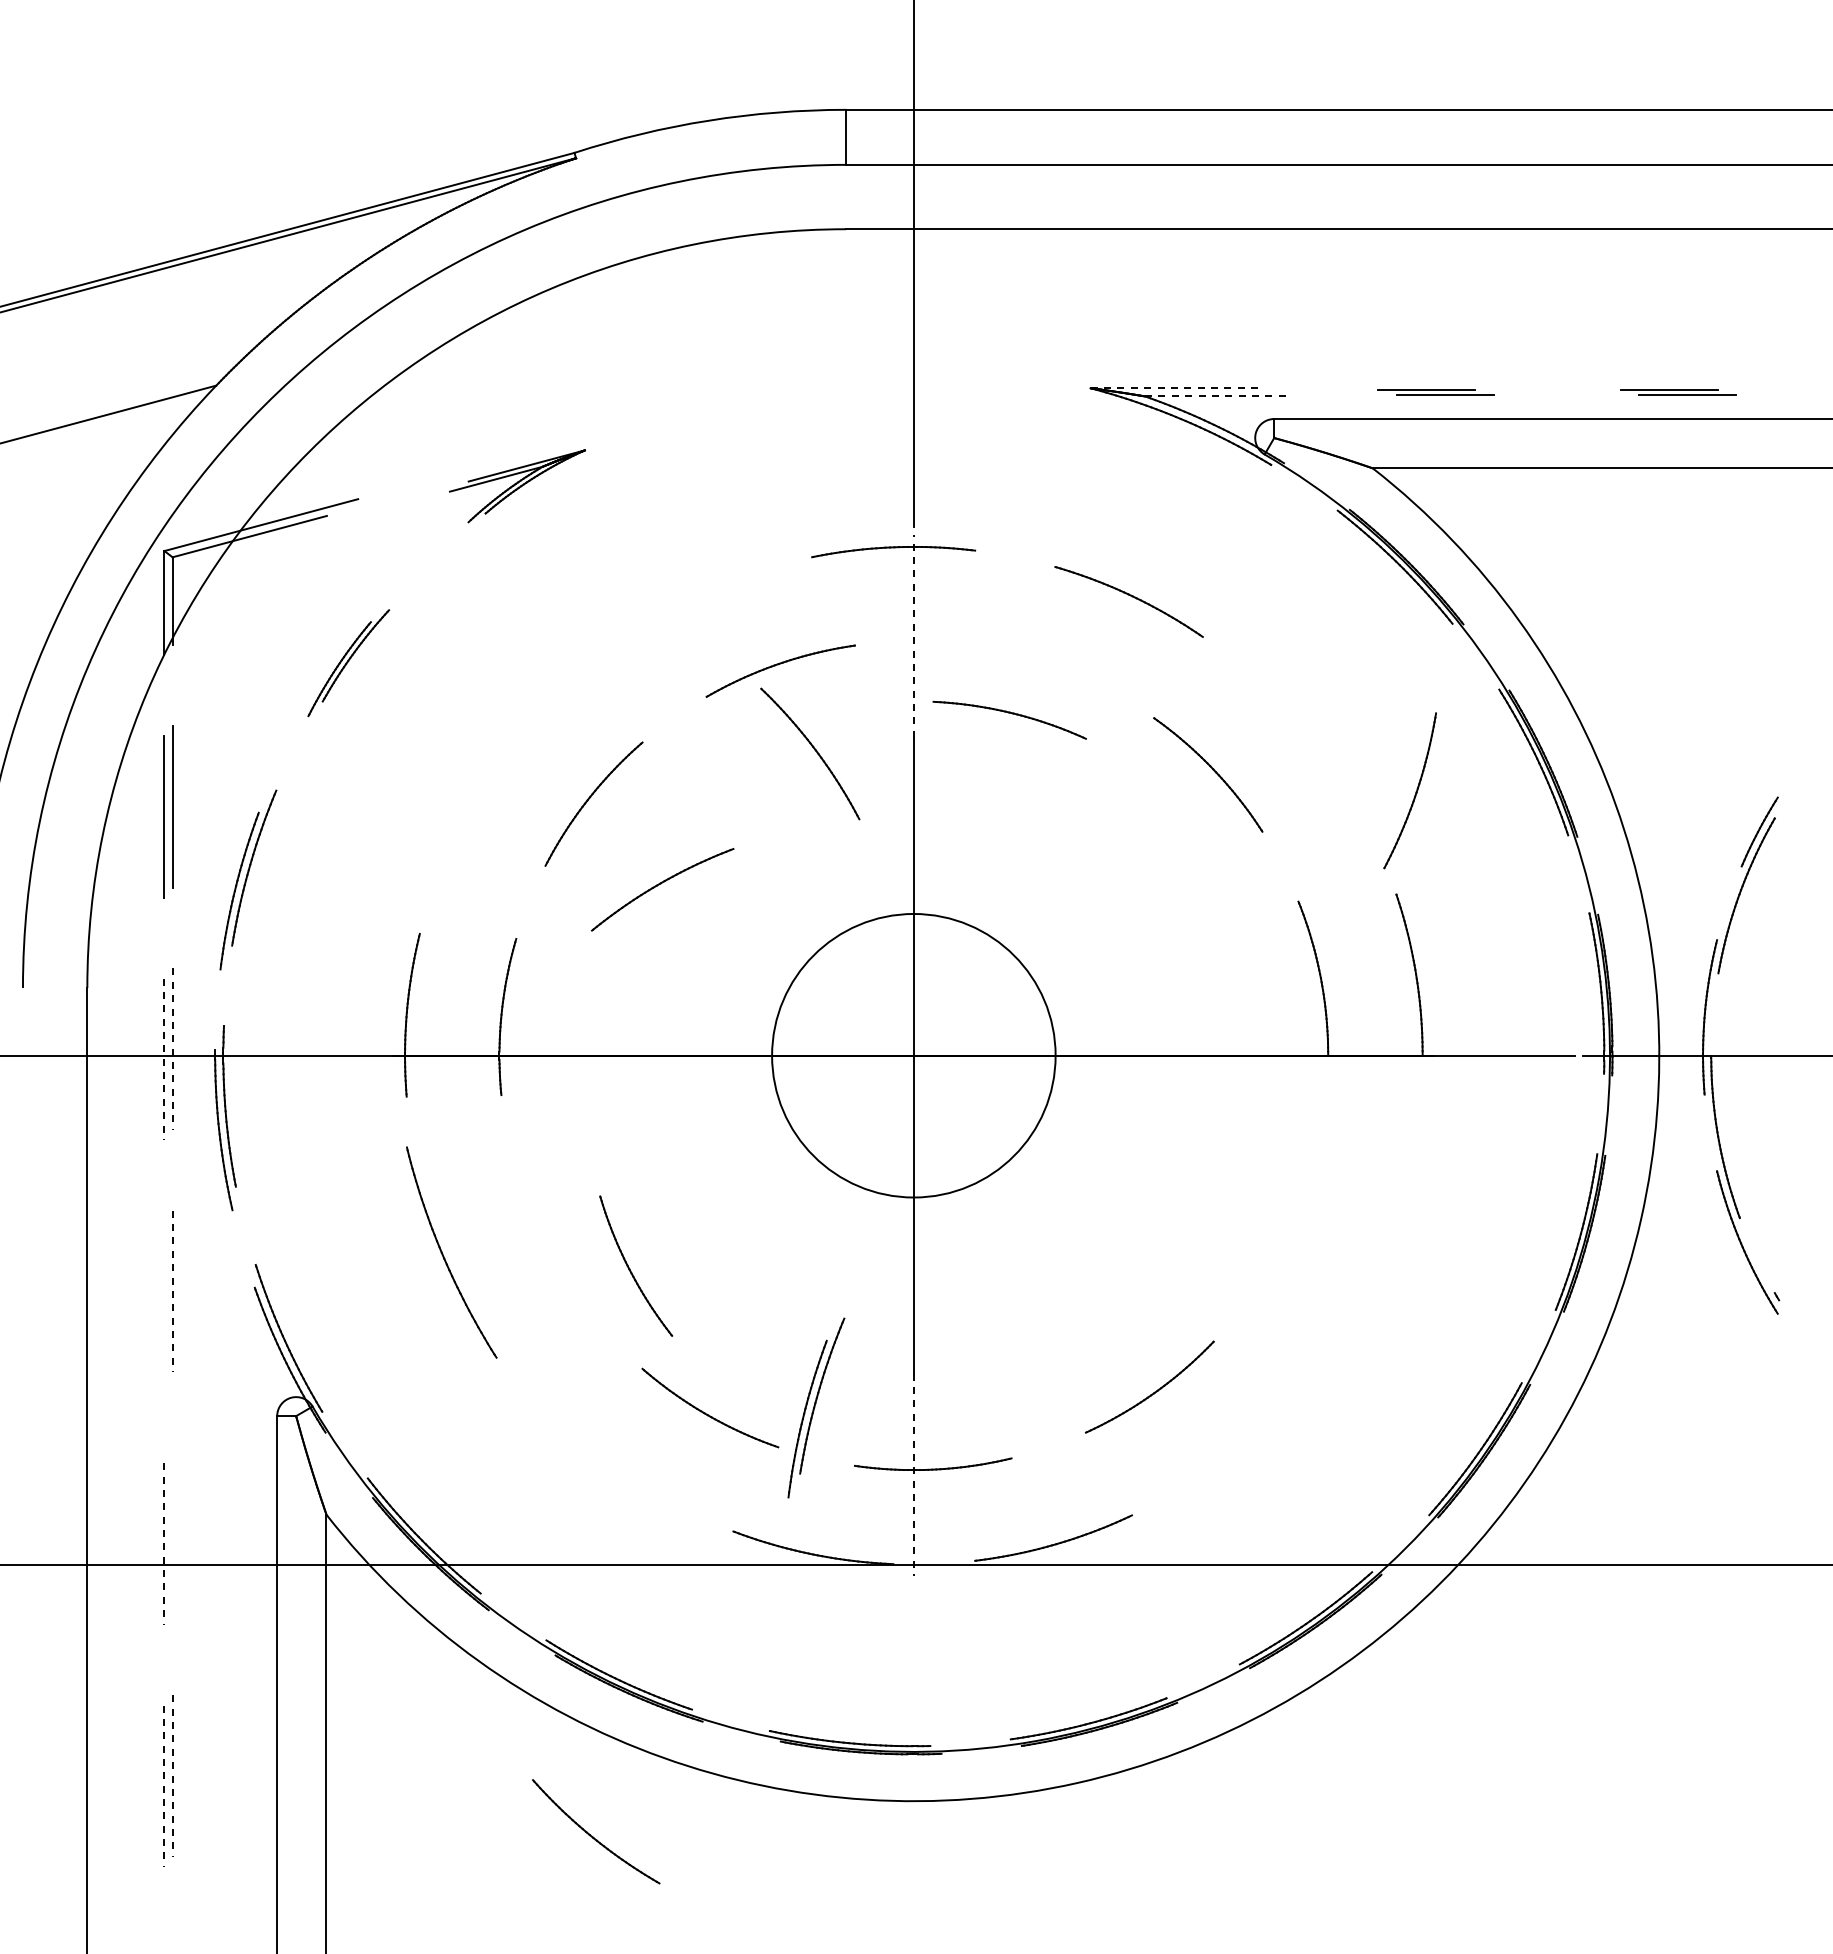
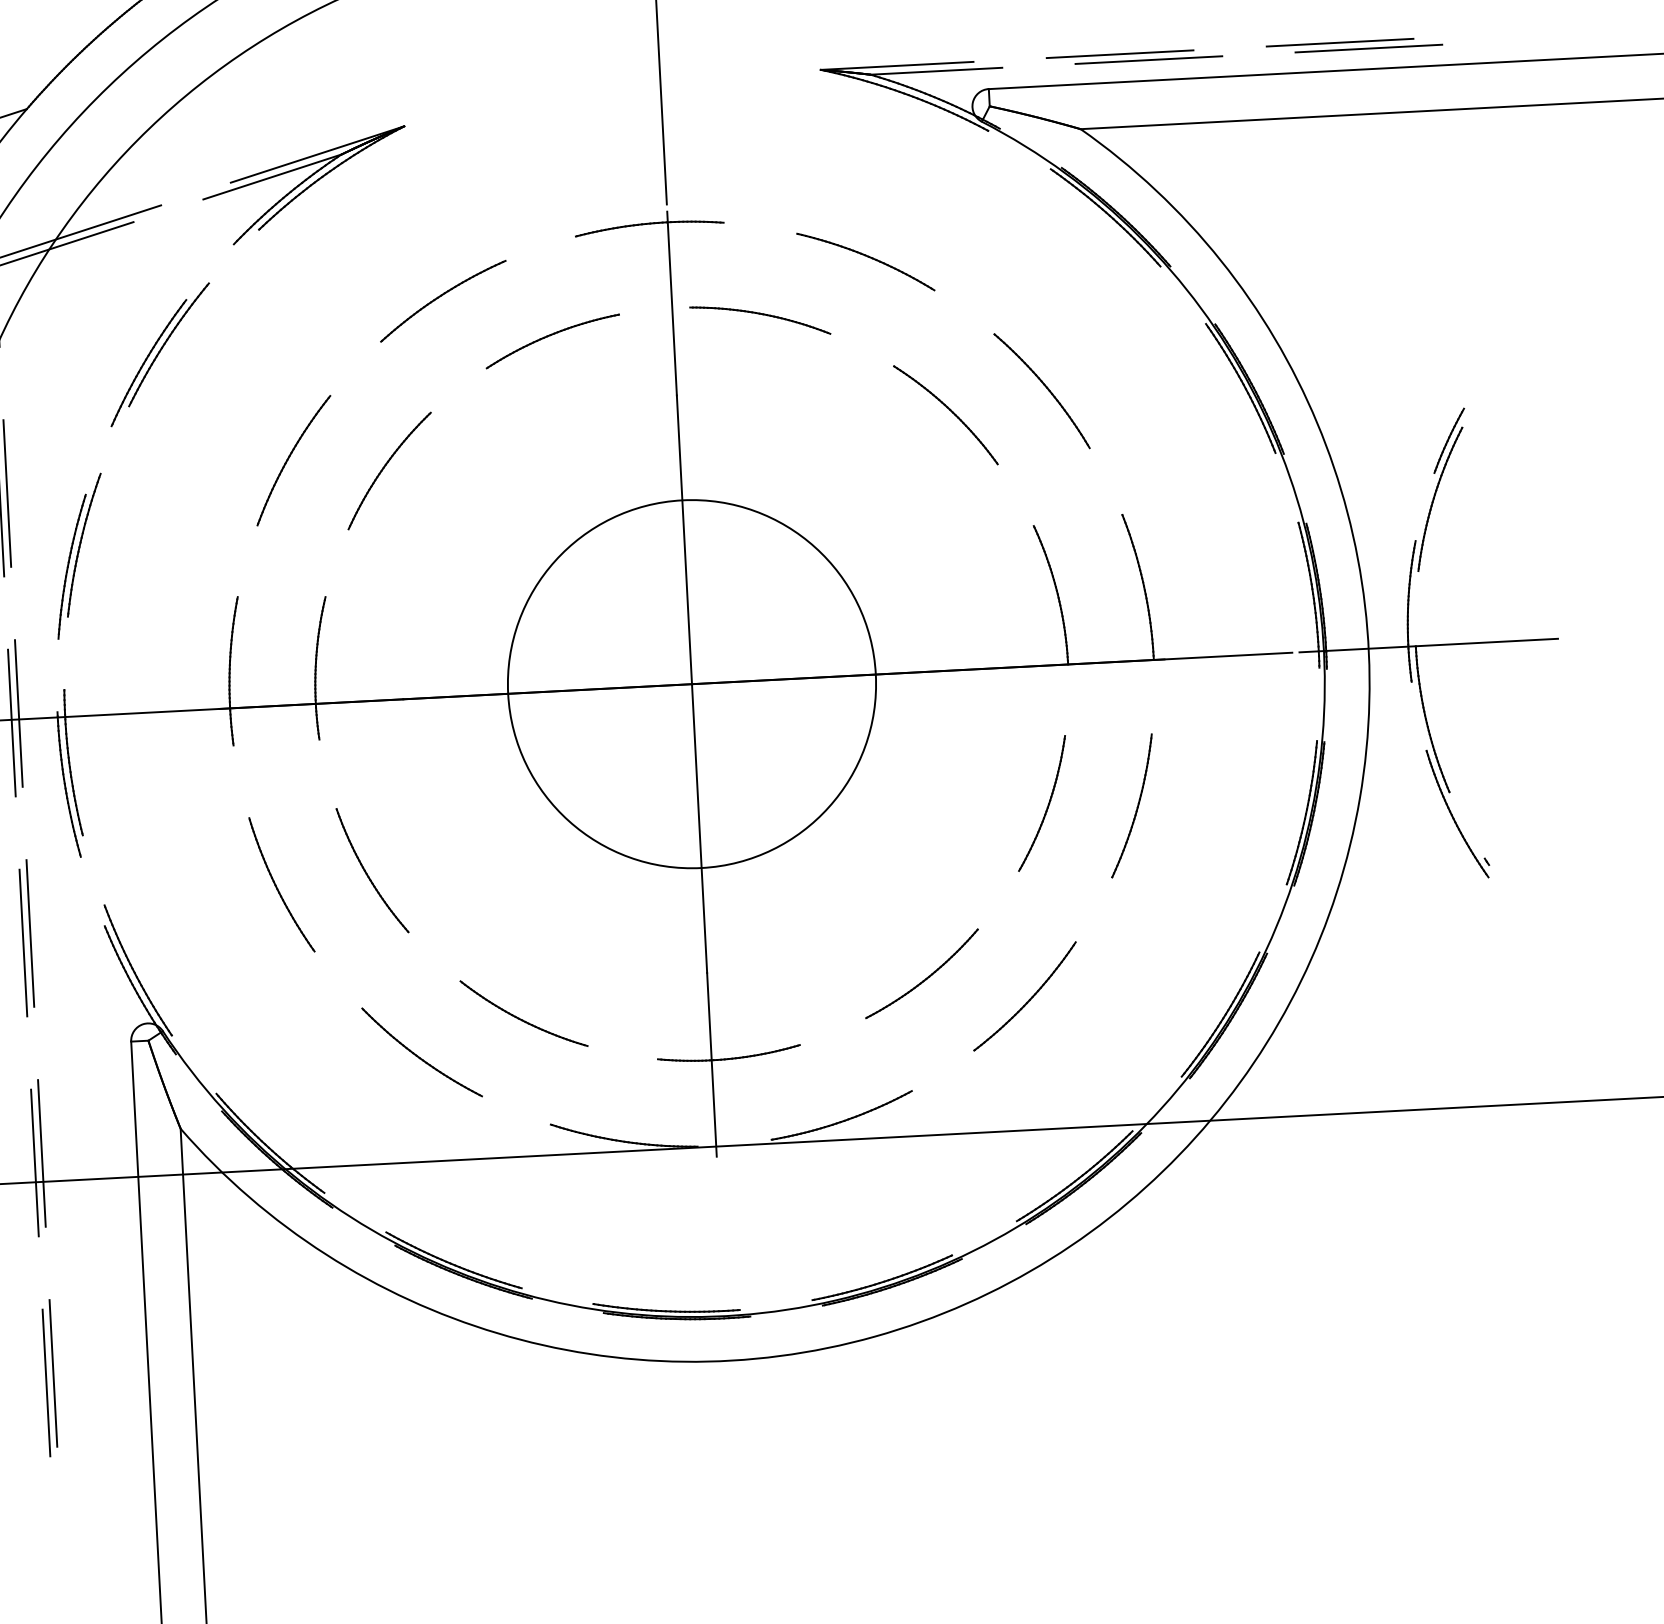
line: (1175, 388) -> (897, 66), dashed -> solid
part: (1436, 391) -> (1134, 56), size x1.67
part: (1678, 391) -> (1354, 44), size x1.67
line: (1217, 396) -> (936, 71), dashed -> solid
part: (517, 486) -> (305, 186), size x1.67
line: (913, 635) -> (671, 302), dashed -> solid
part: (348, 662) -> (160, 354), size x1.43
part: (1009, 719) -> (759, 319), moved
part: (810, 753) -> (1042, 390), moved
part: (489, 787) -> (294, 460), added
part: (1415, 791) -> (1136, 806), moved
part: (662, 889) -> (443, 301), moved
line: (172, 1049) -> (18, 713), dashed -> solid
circle: (913, 1055) -> (691, 683), size x1.43
line: (164, 1059) -> (11, 723), dashed -> solid
part: (1297, 1209) -> (1047, 805), added
part: (451, 1252) -> (281, 884), size x0.71
part: (630, 1268) -> (367, 873), moved
line: (172, 1291) -> (30, 933), dashed -> solid
line: (164, 1301) -> (23, 942), added
part: (816, 1407) -> (620, 1008), removed
part: (1266, 1421) -> (1029, 999), added
line: (913, 1475) -> (711, 1065), dashed -> solid
line: (172, 1533) -> (41, 1153), added
line: (164, 1543) -> (34, 1162), dashed -> solid
line: (172, 1776) -> (53, 1373), dashed -> solid
line: (164, 1786) -> (46, 1383), dashed -> solid
part: (596, 1831) -> (422, 1052), moved

